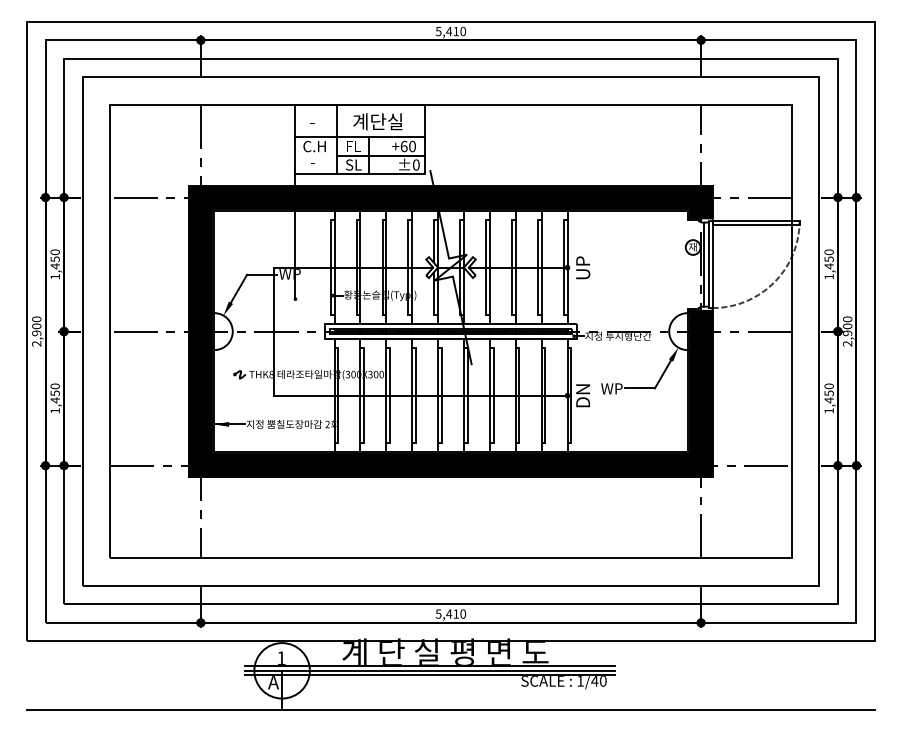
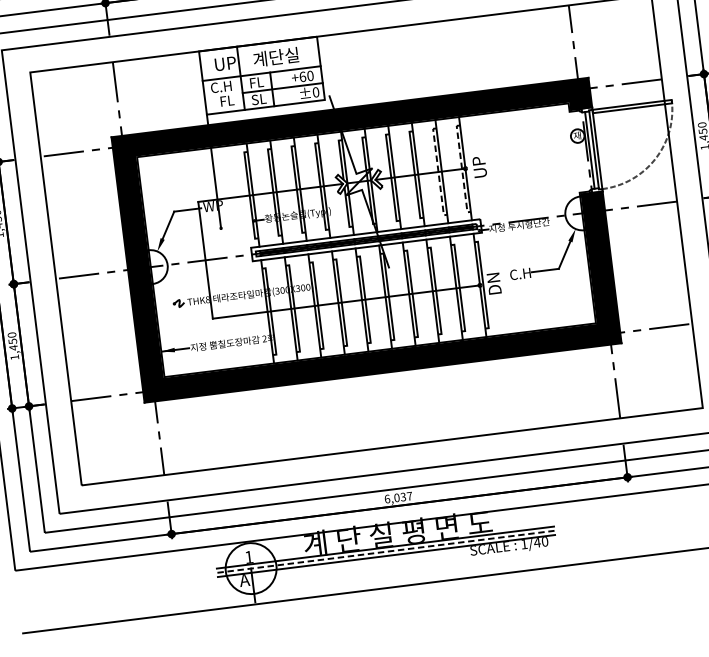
text: (321, 122) -> (224, 64), - -> UP
text: (318, 162) -> (226, 101), - -> FL
line: (537, 268) -> (438, 172), solid -> dashed
line: (563, 268) -> (461, 169), solid -> dashed
text: (612, 388) -> (520, 273), WP -> C.H
text: (450, 613) -> (398, 497), 5,410 -> 6,037
line: (430, 670) -> (386, 551), solid -> dashed

